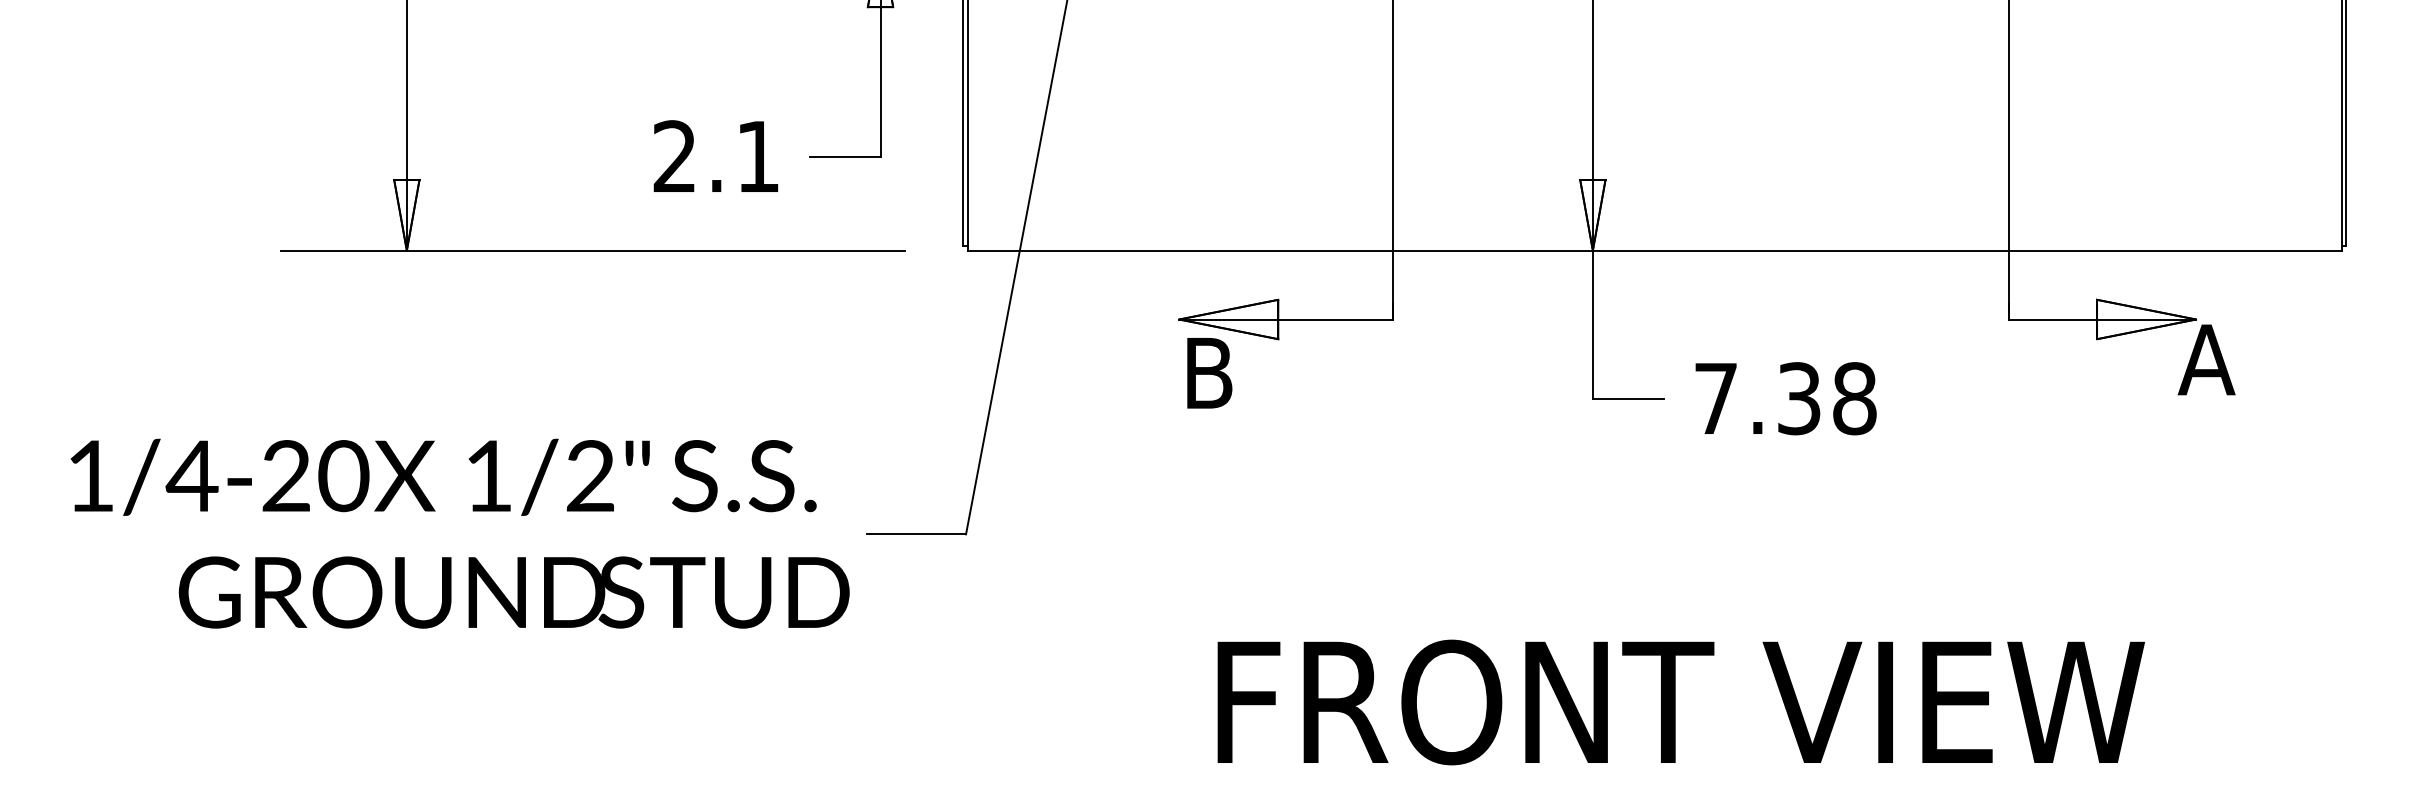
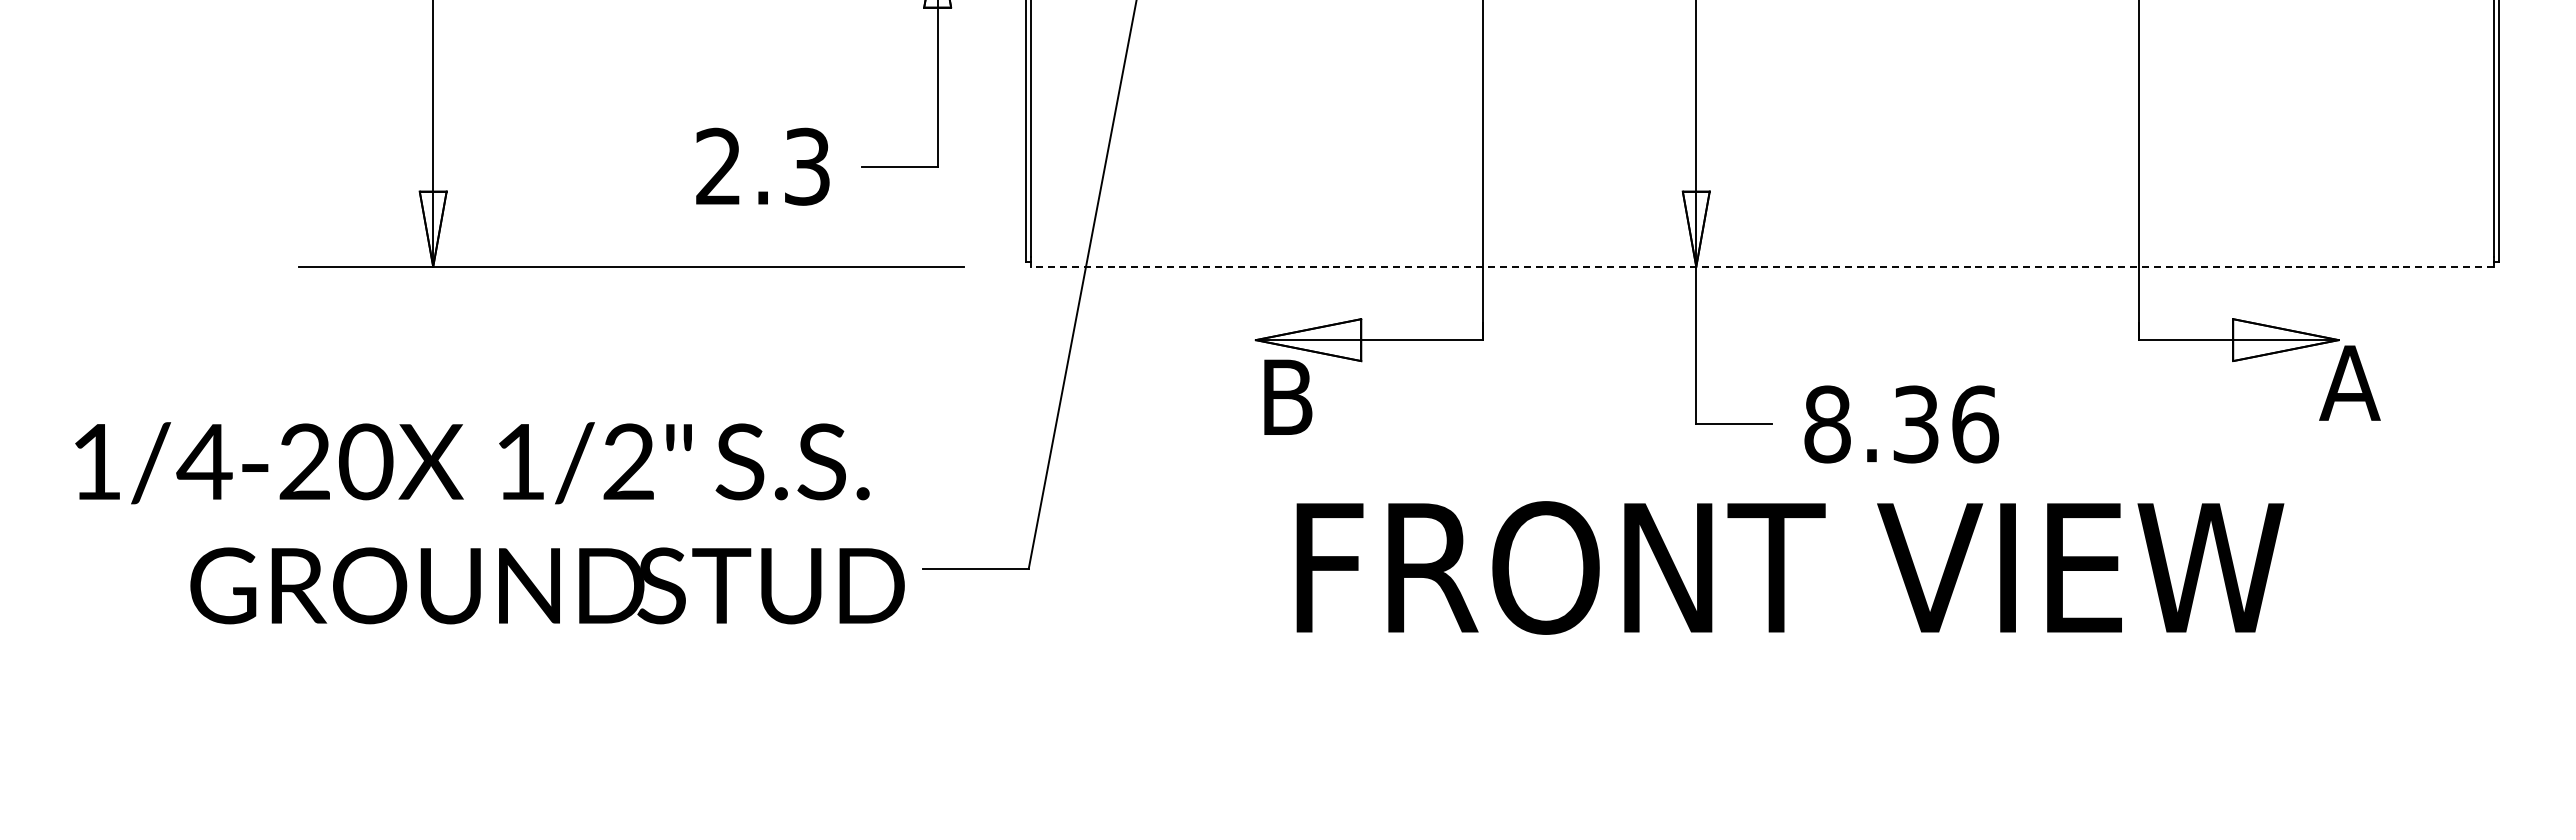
text: (758, 156) -> (807, 166), 2.1 -> 2.3
line: (1654, 250) -> (1761, 266), solid -> dashed
text: (1785, 398) -> (1901, 424), 7.38 -> 8.36
text: (459, 533) -> (489, 523), moved
text: (1681, 702) -> (1790, 567), moved

